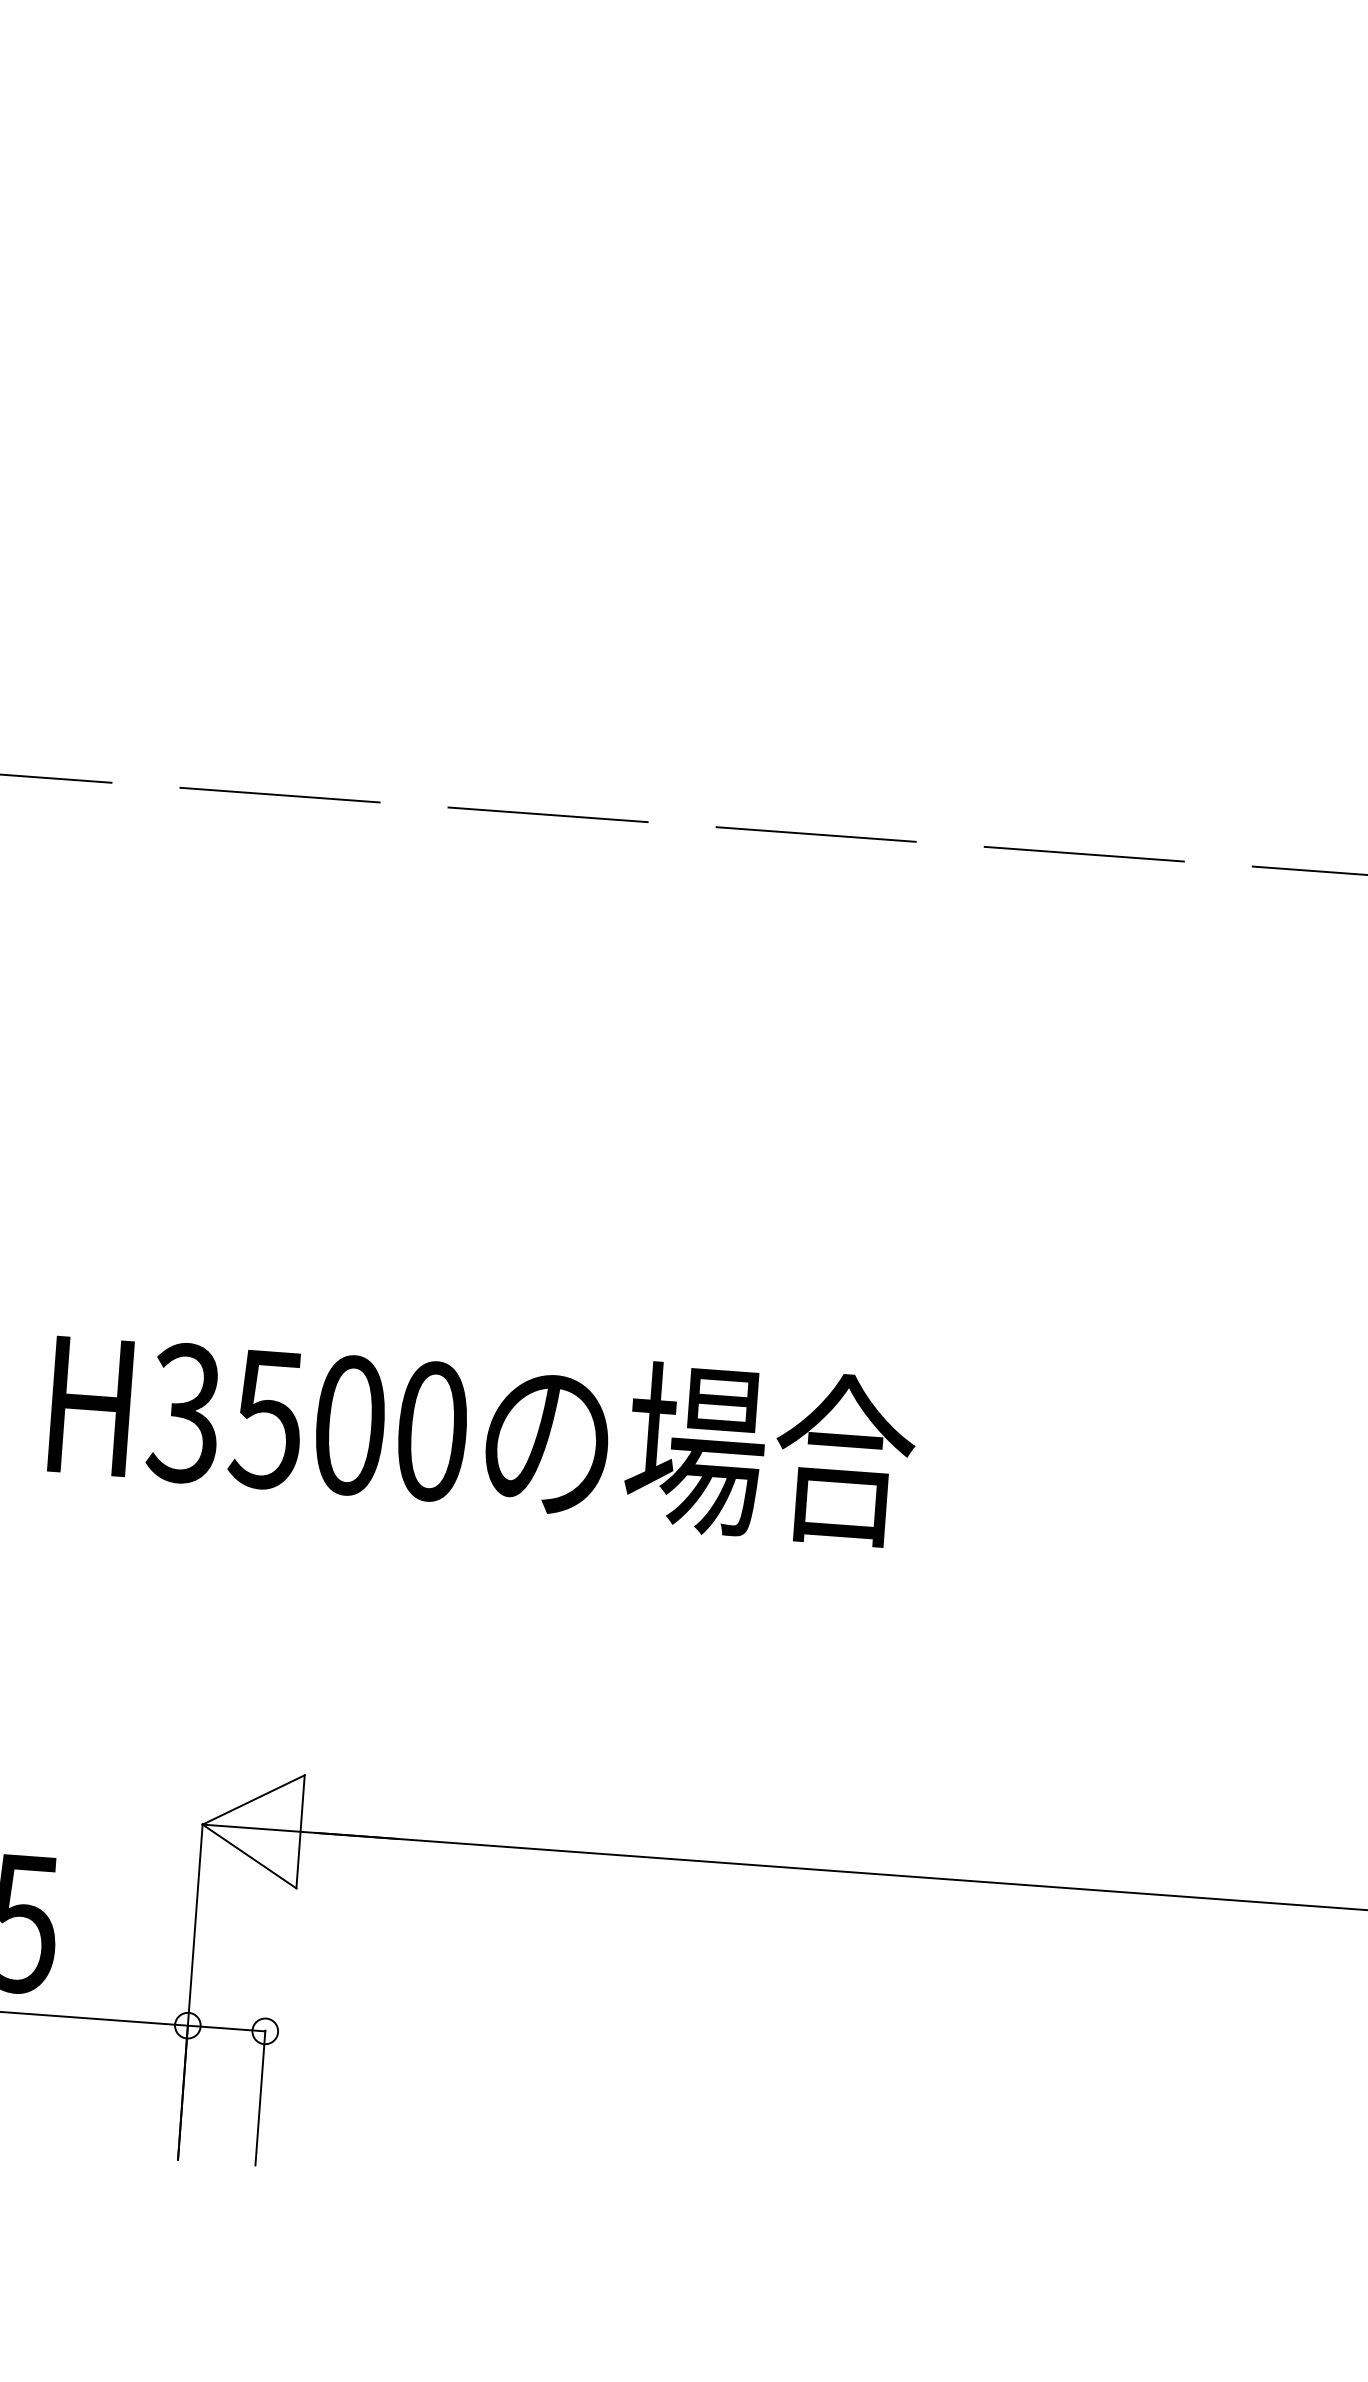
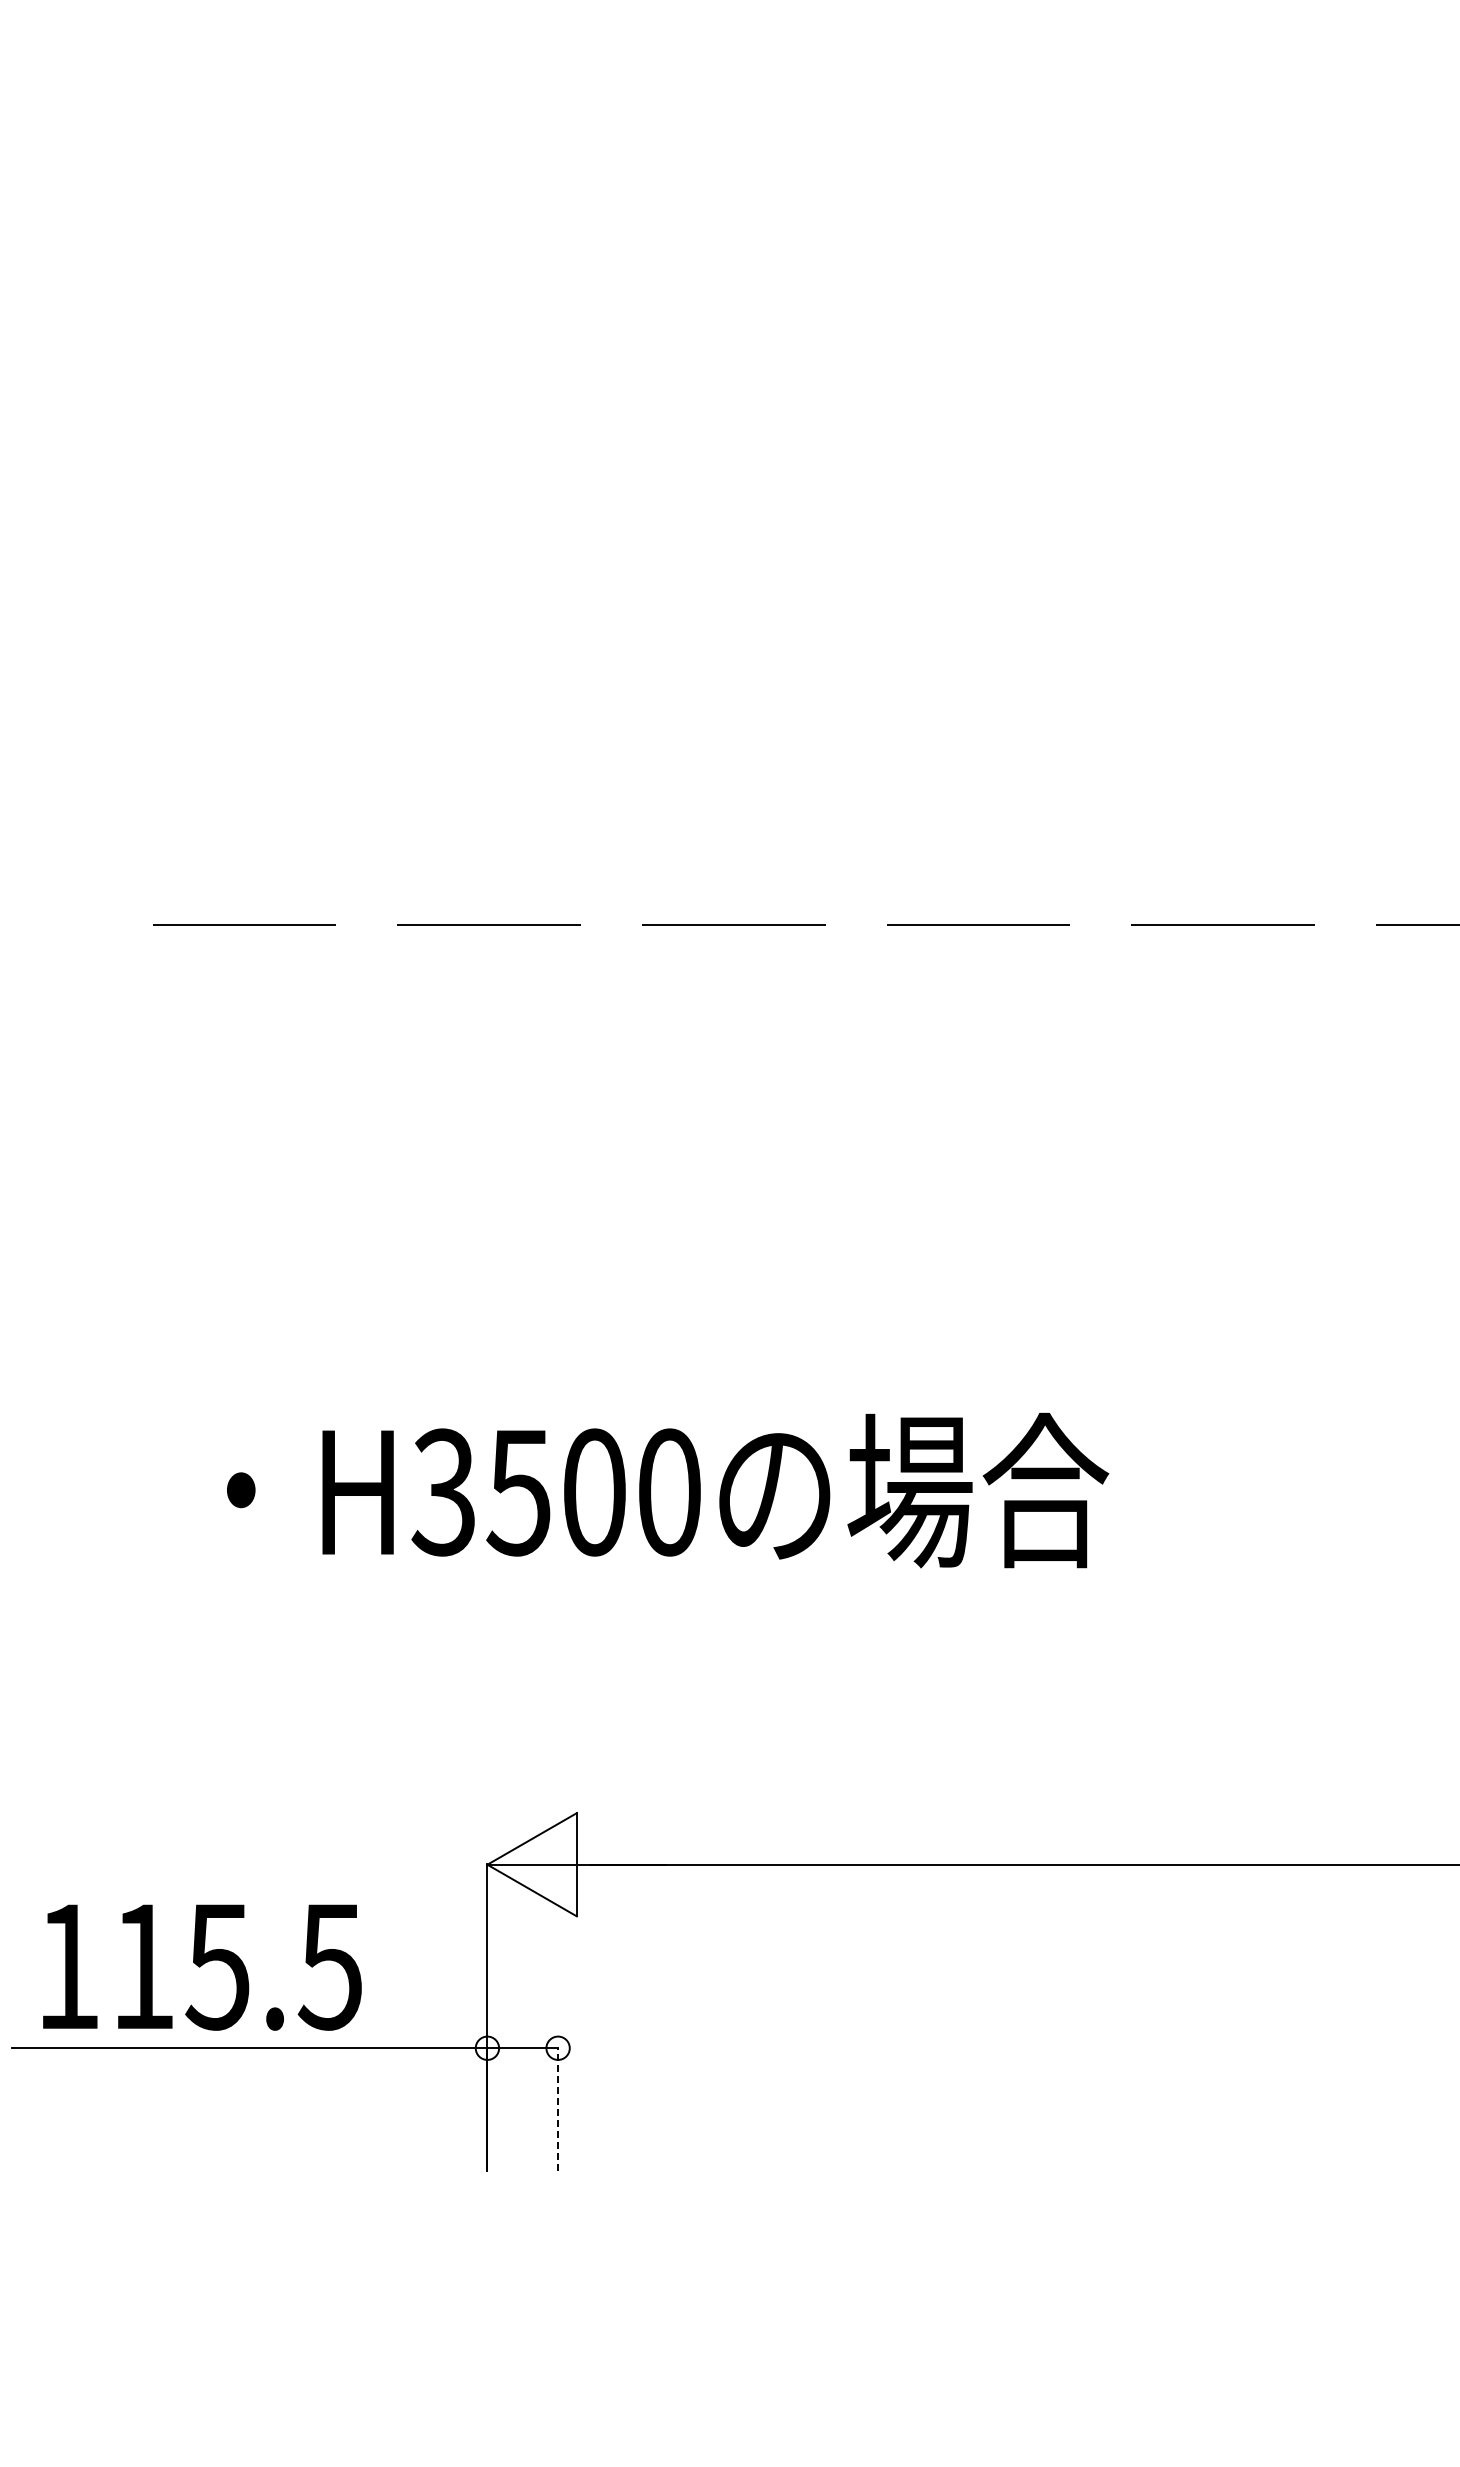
line: (260, 2097) -> (558, 2108), solid -> dashed

